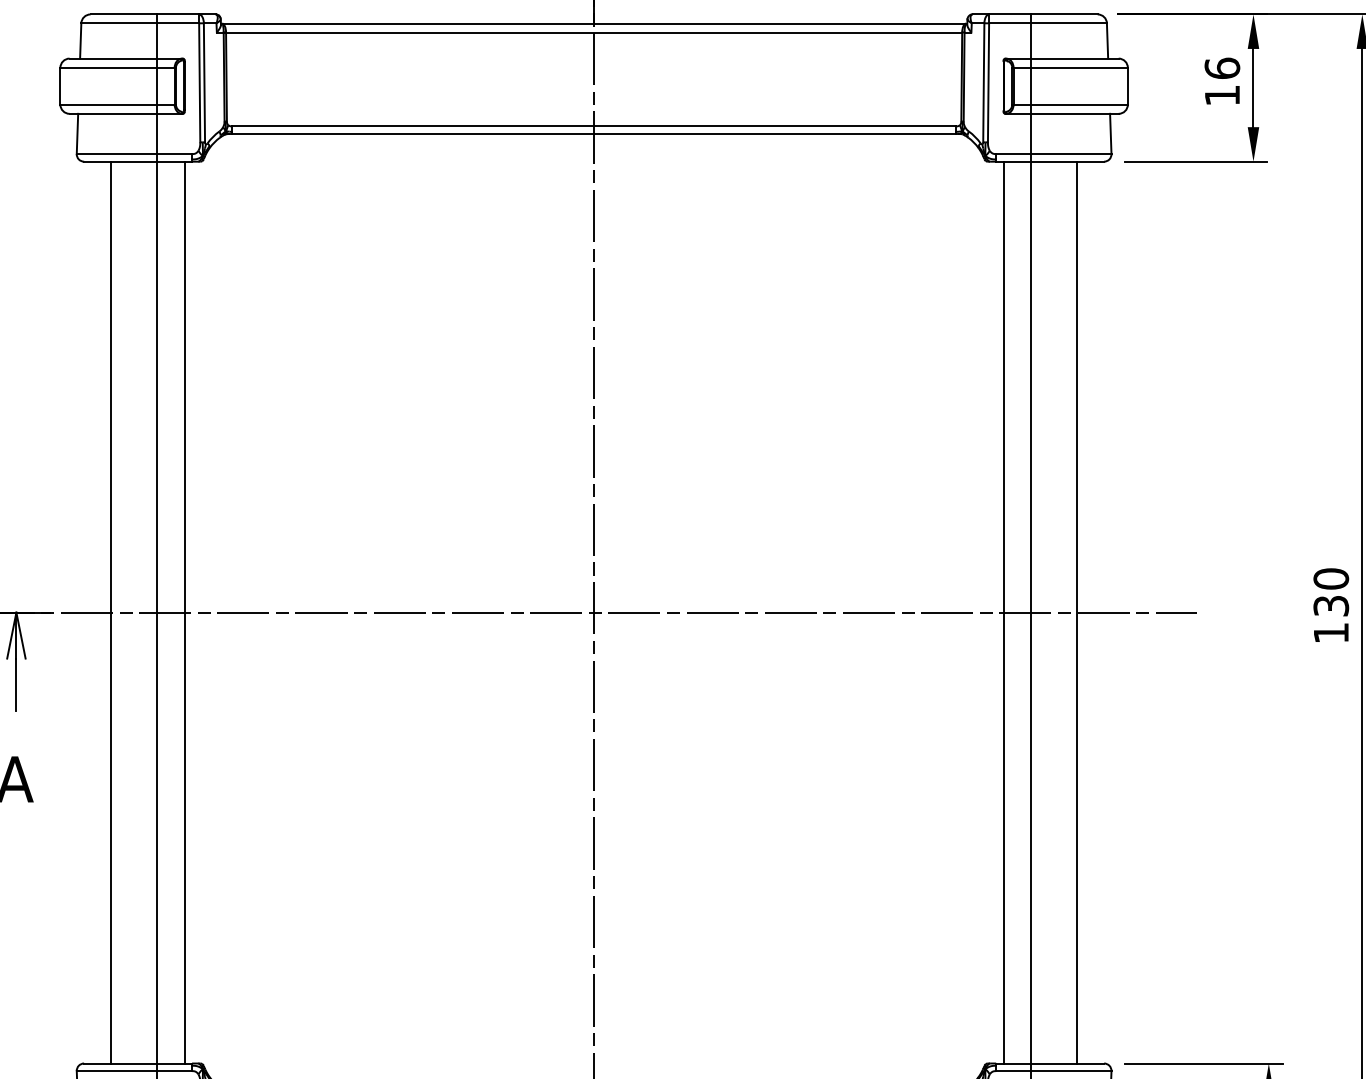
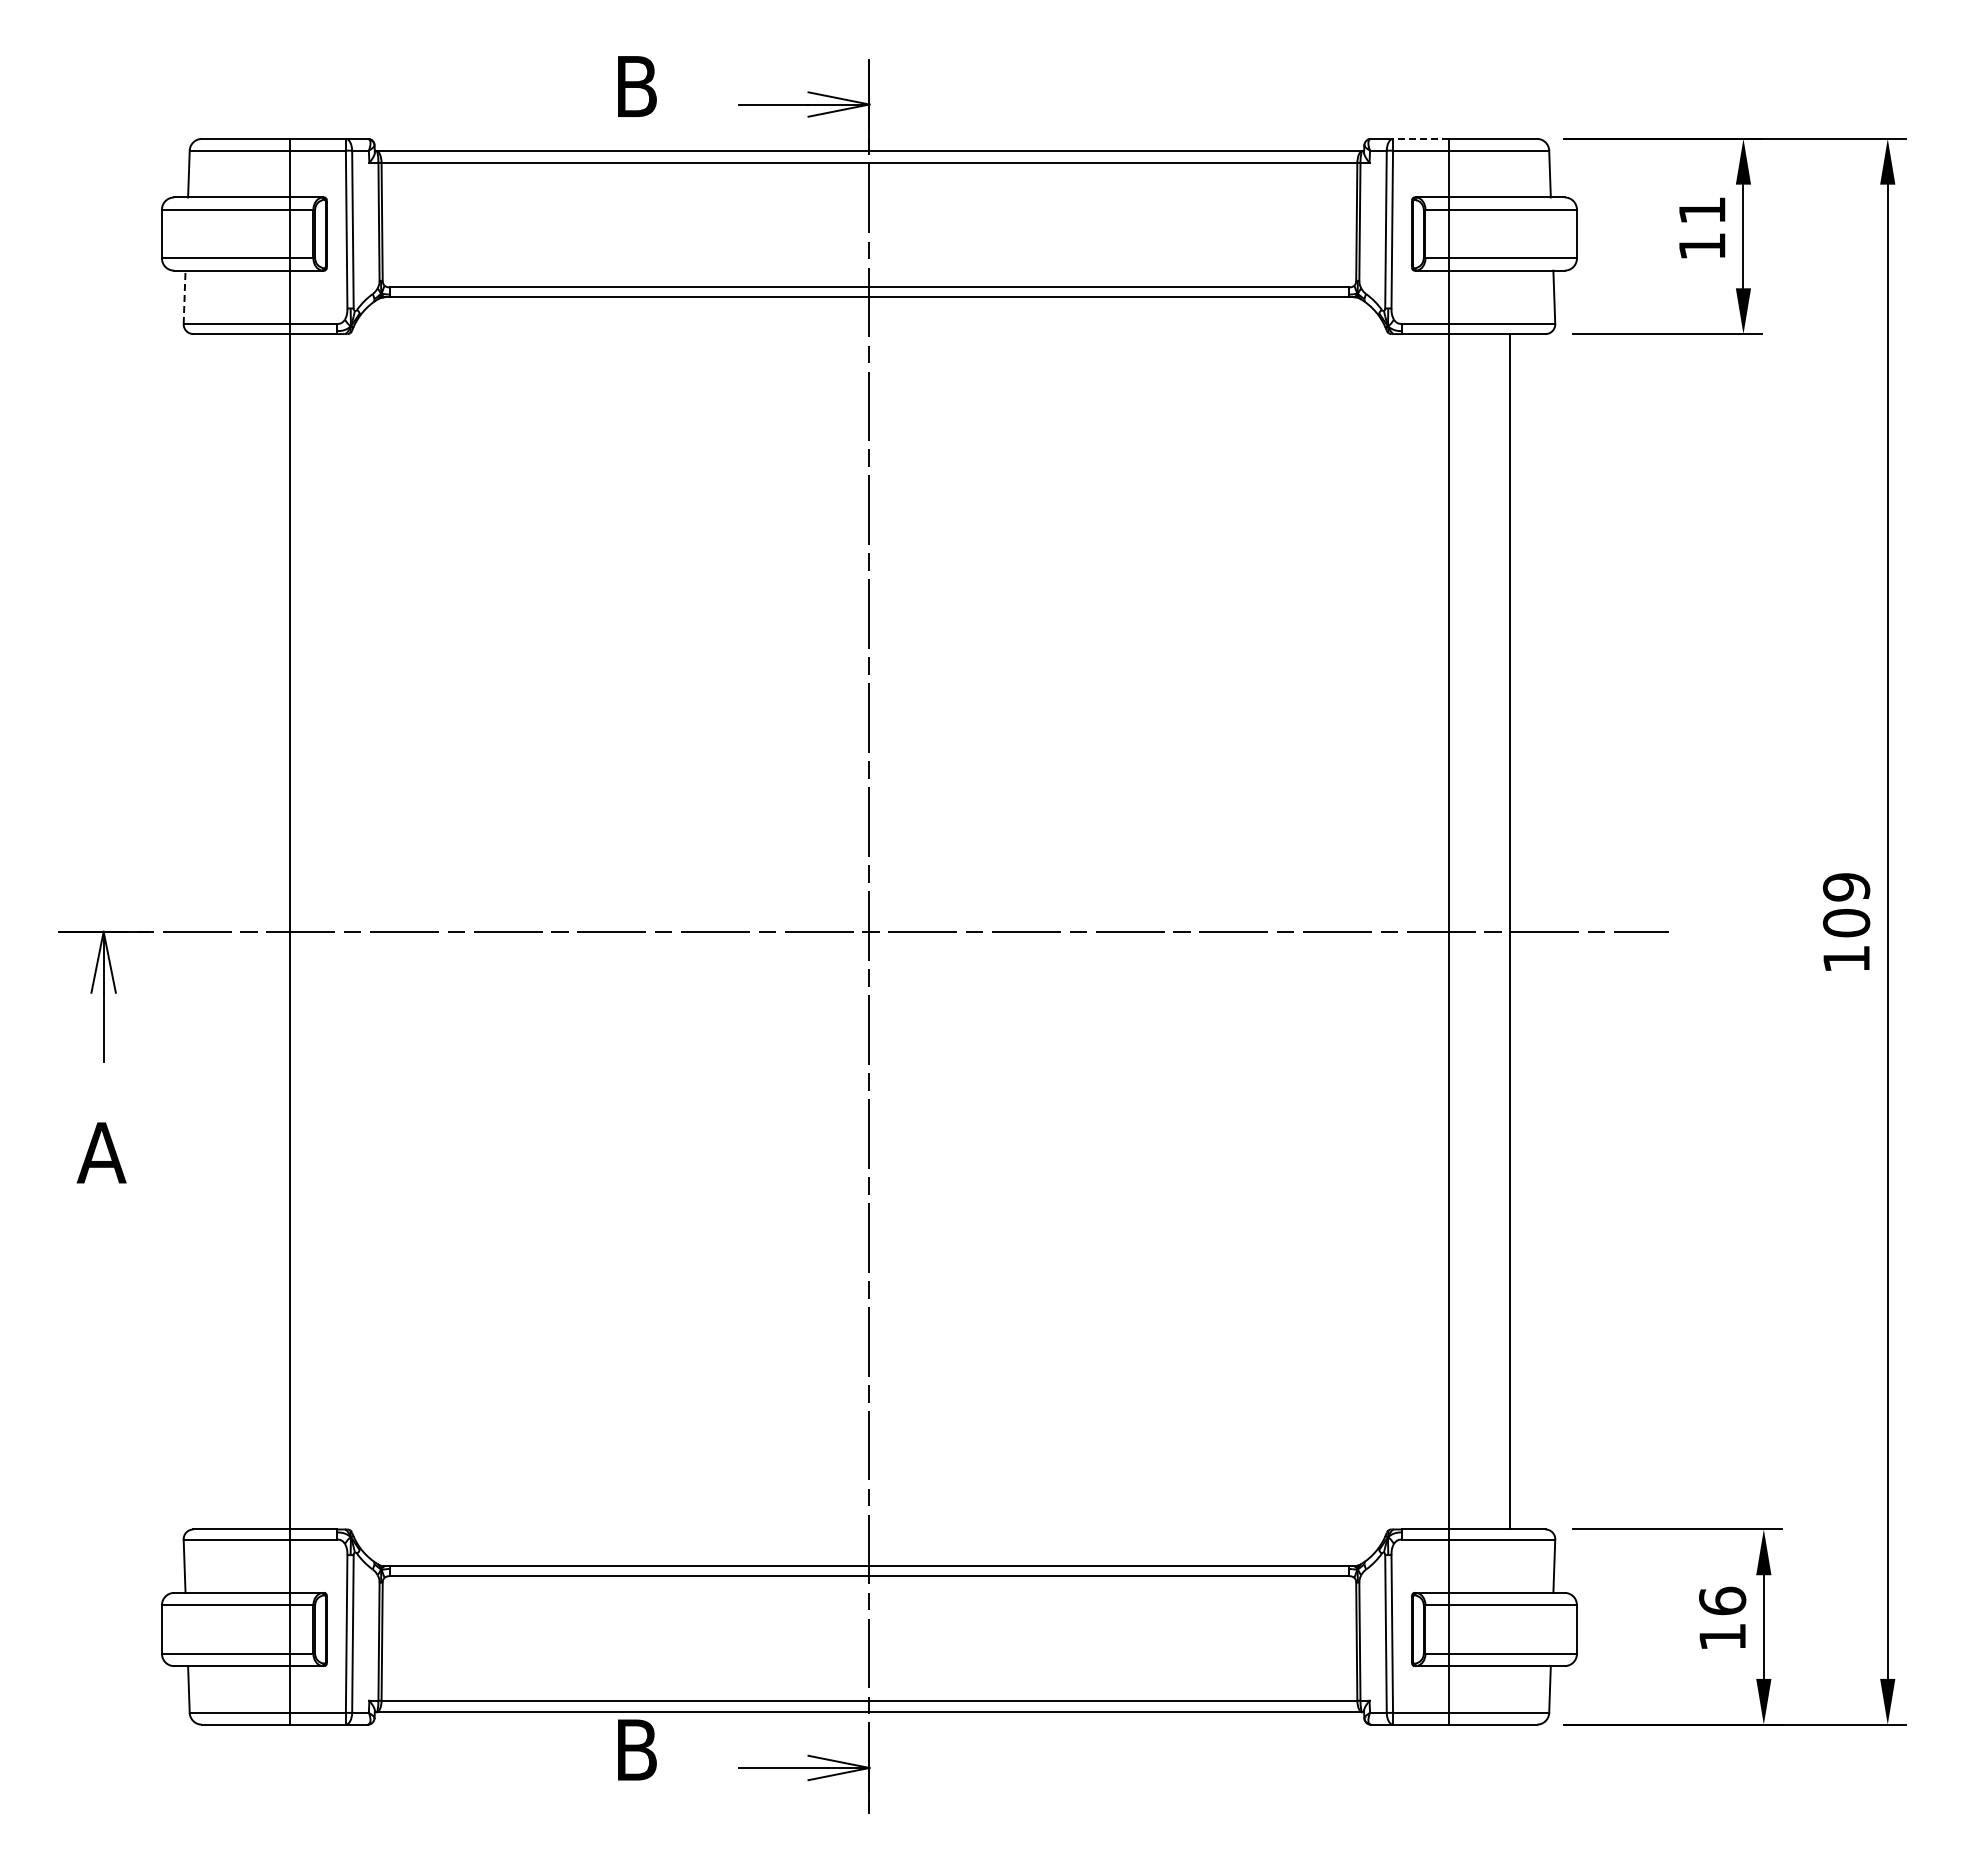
line: (1009, 14) -> (1420, 138), solid -> dashed
text: (1221, 68) -> (1701, 210), 16 -> 11
line: (77, 134) -> (184, 297), solid -> dashed
text: (1331, 592) -> (1846, 905), 130 -> 109
line: (111, 612) -> (229, 931), removed
line: (184, 612) -> (326, 931), removed
line: (1003, 612) -> (1412, 931), removed

